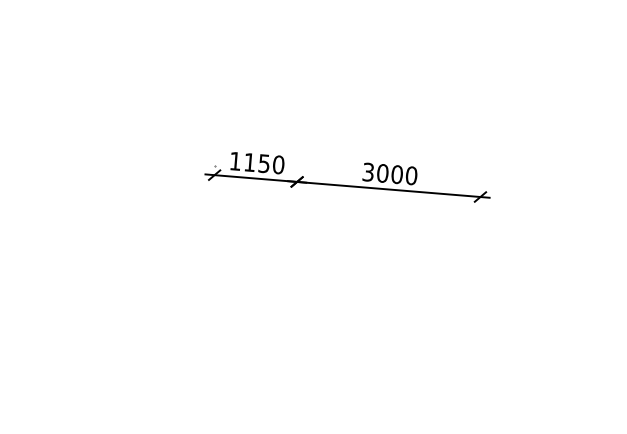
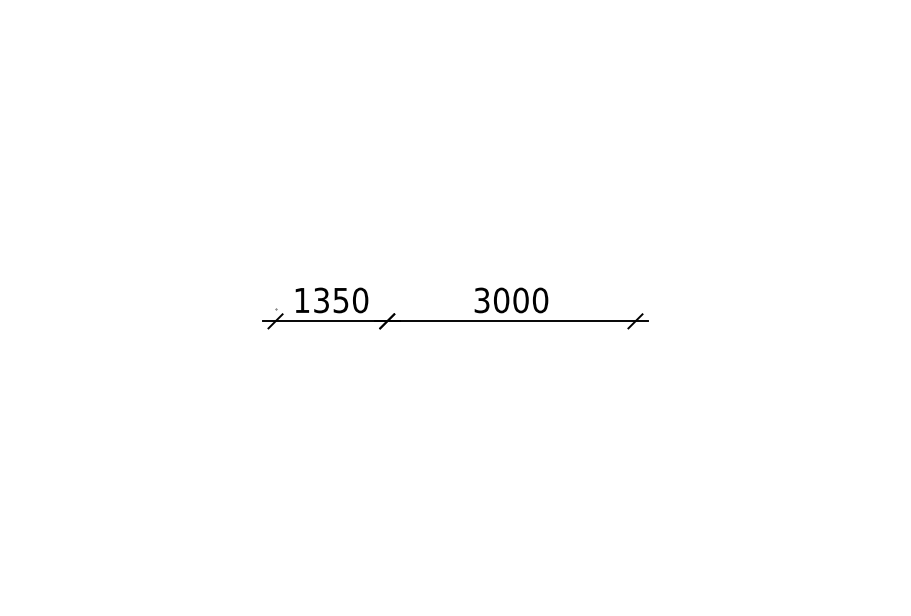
text: (249, 162) -> (321, 300), 1150 -> 1350

